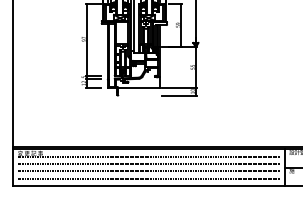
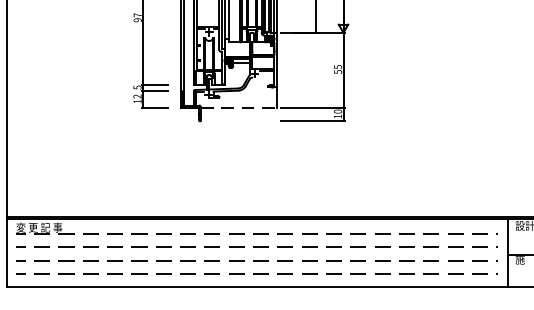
line: (138, 88) -> (237, 108), solid -> dashed

